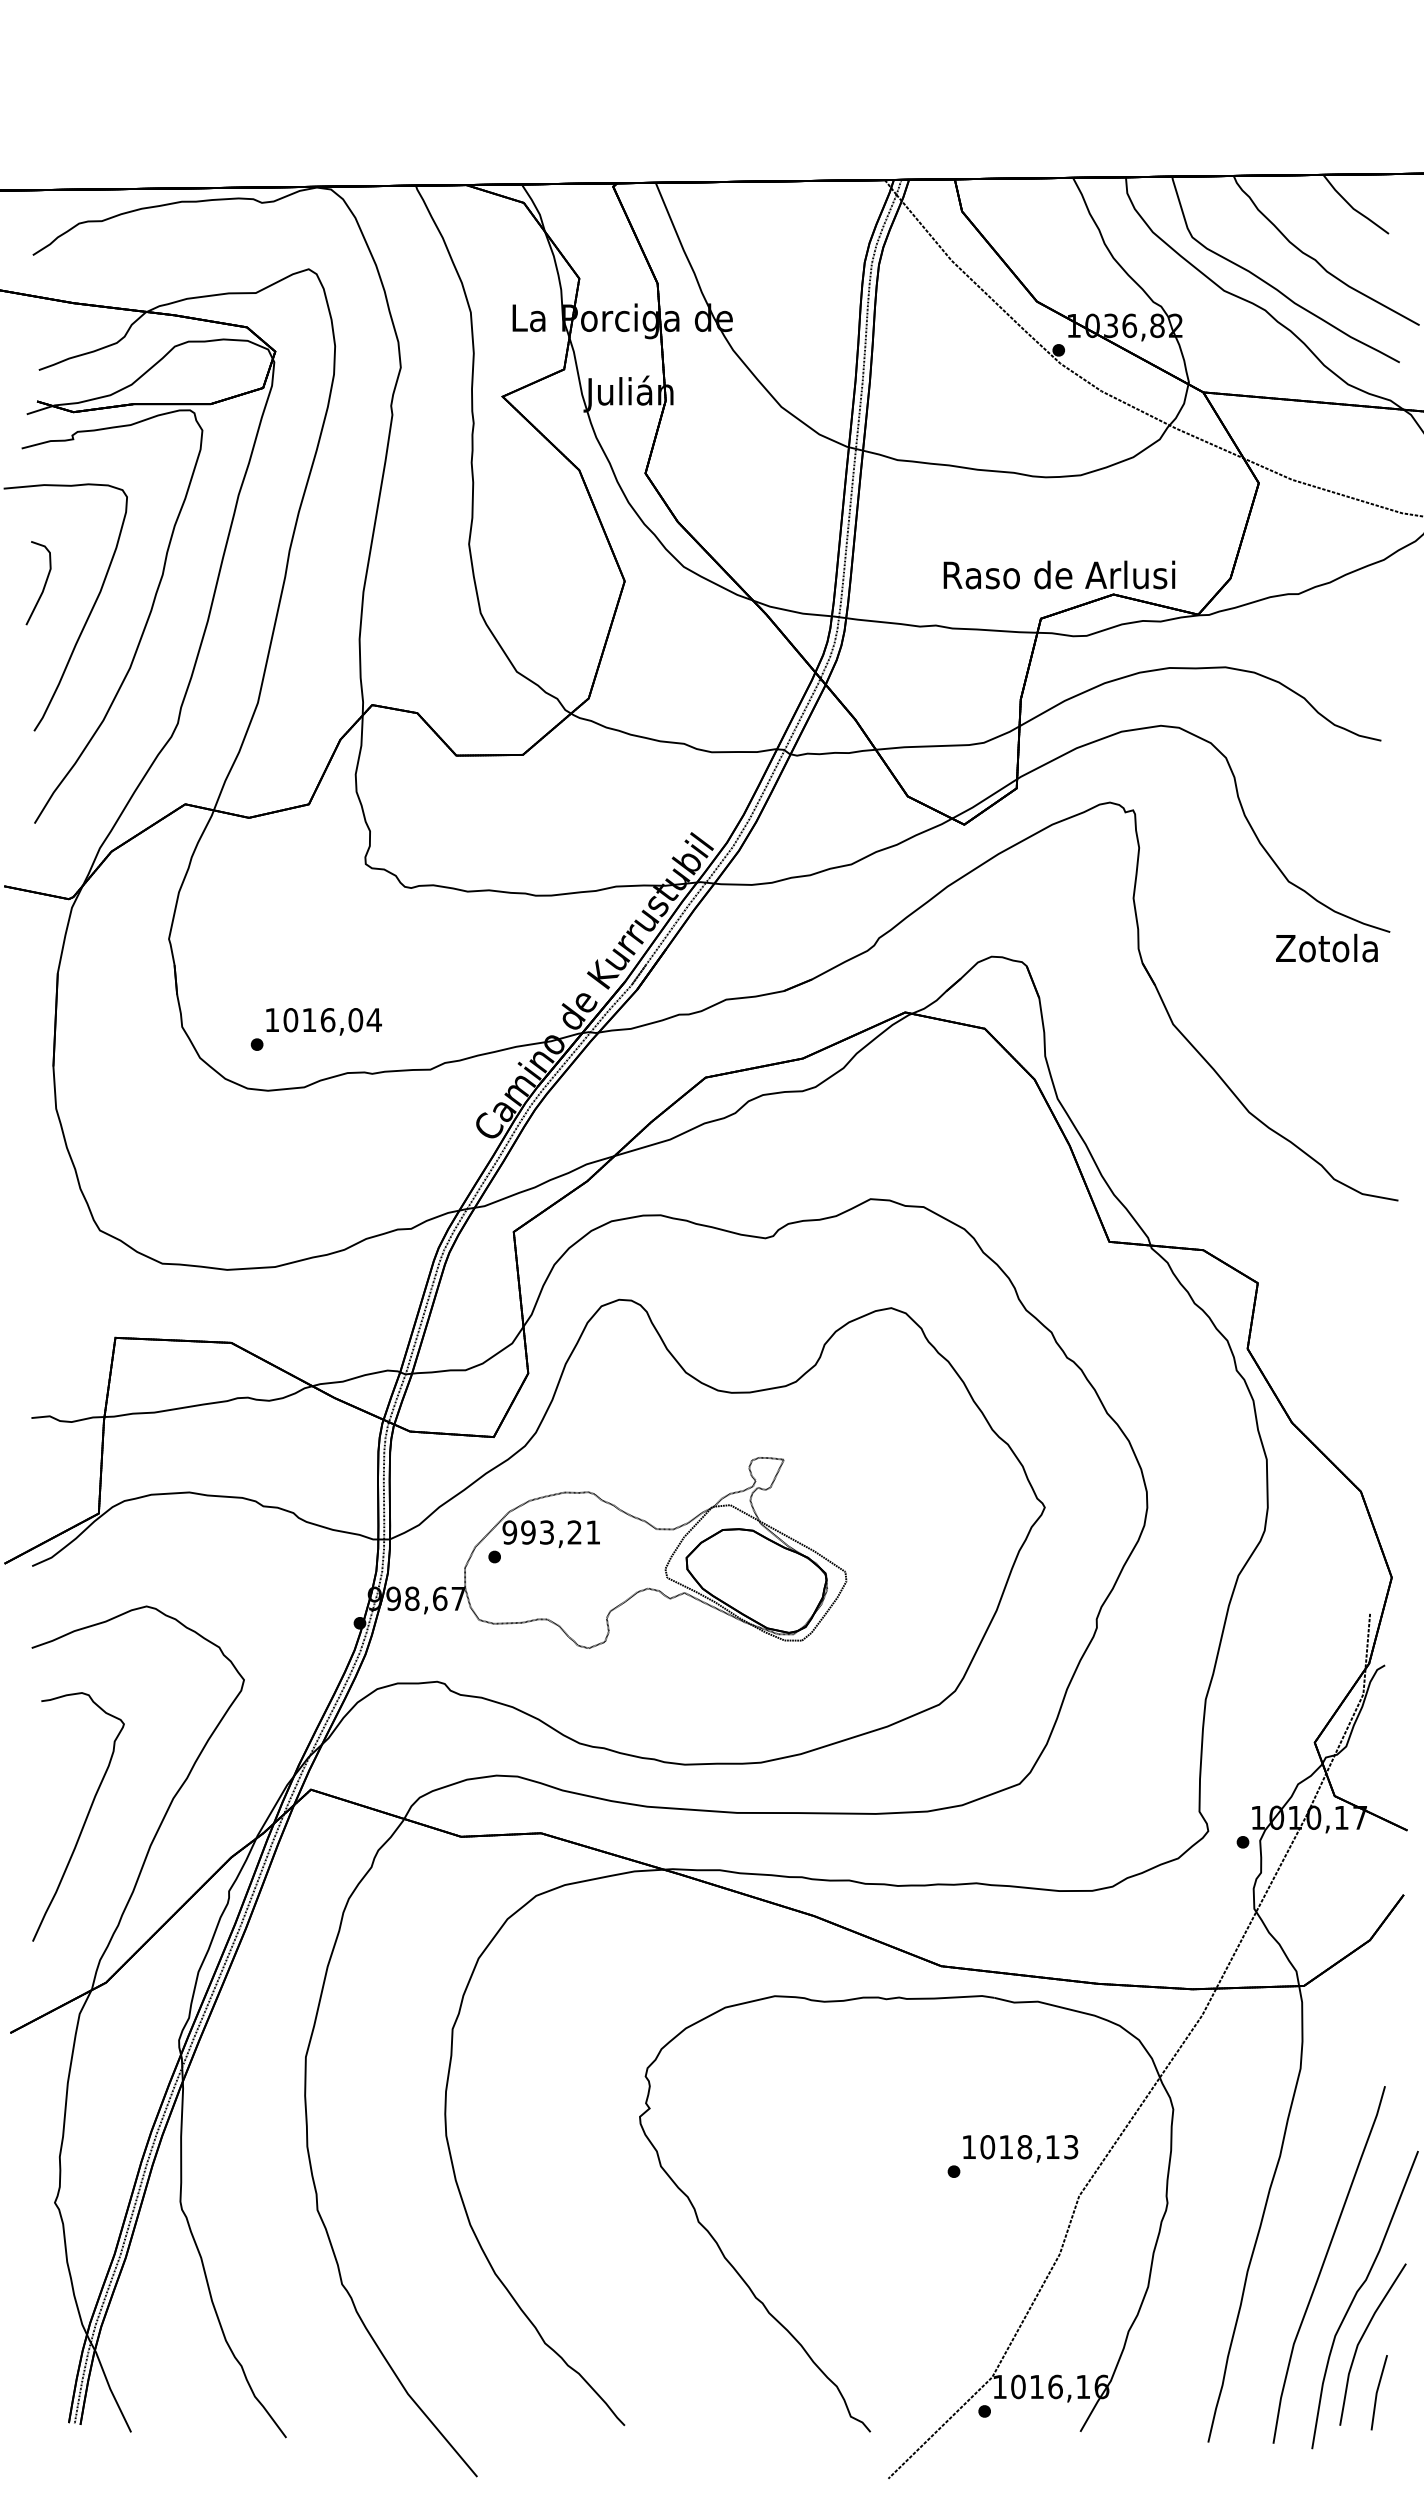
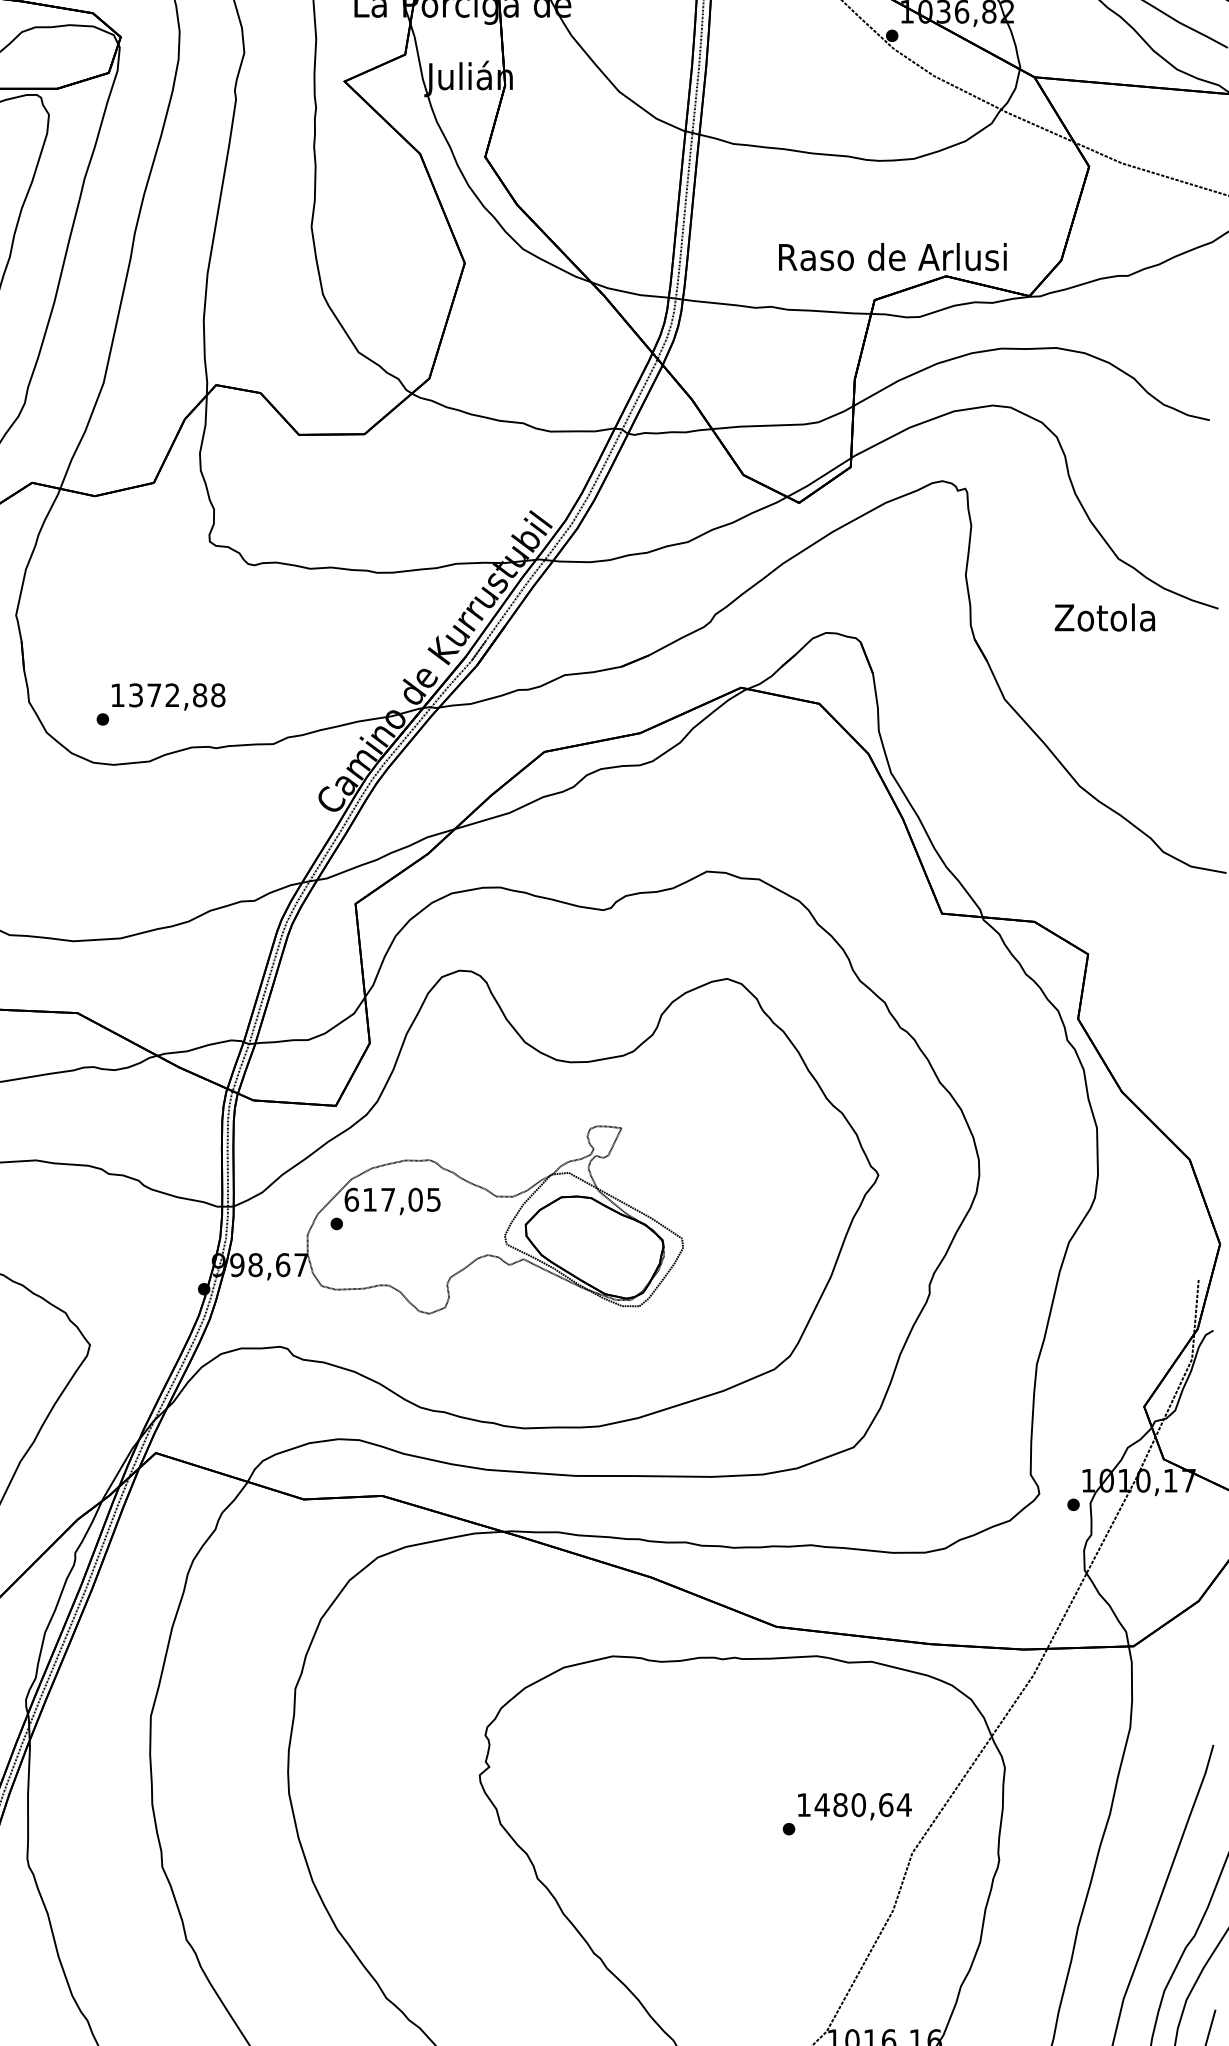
text: (1326, 947) -> (1104, 616), moved
text: (332, 1020) -> (177, 695), 1016,04 -> 1372,88
text: (551, 1532) -> (392, 1199), 993,21 -> 617,05
text: (1029, 2147) -> (863, 1805), 1018,13 -> 1480,64

